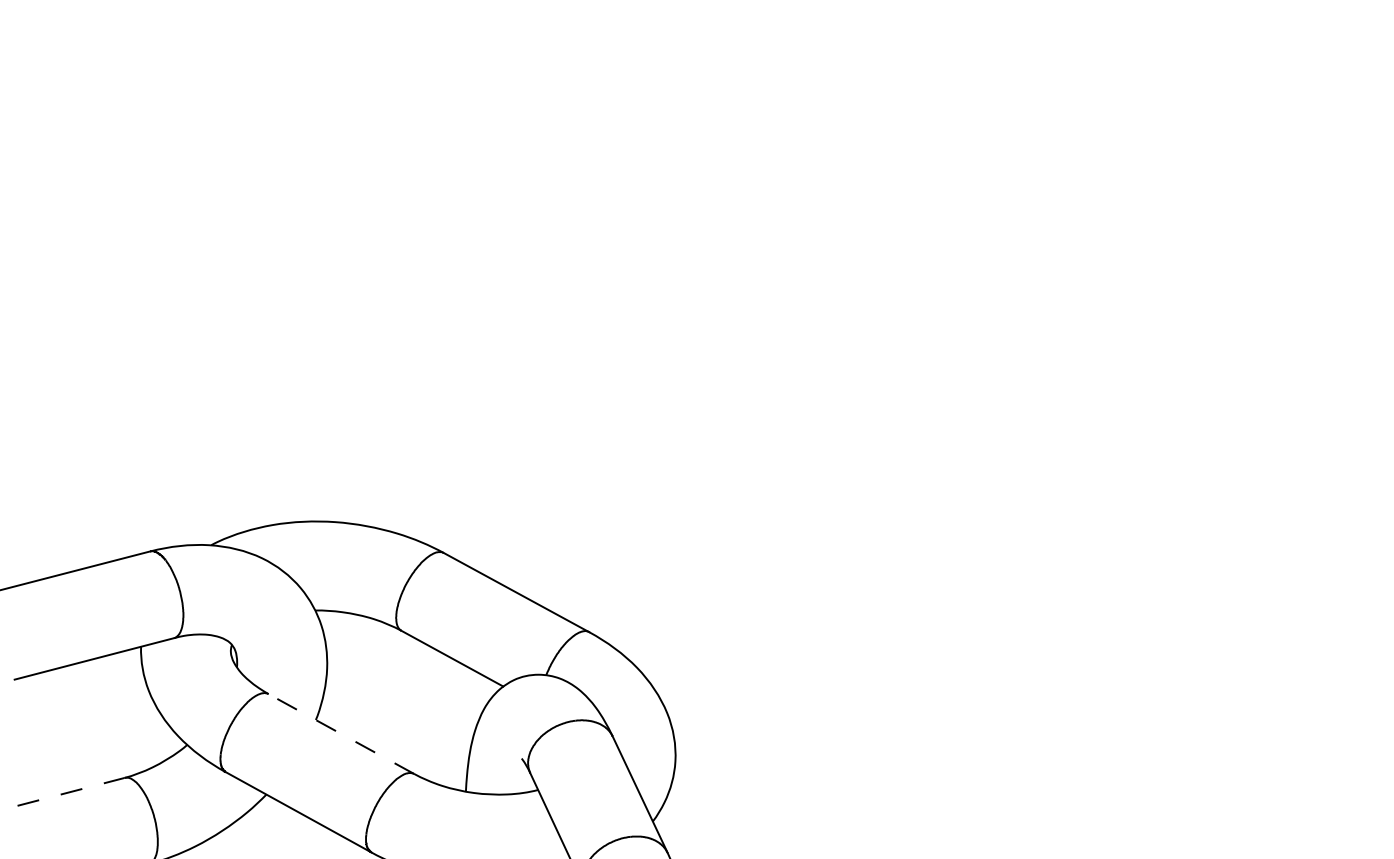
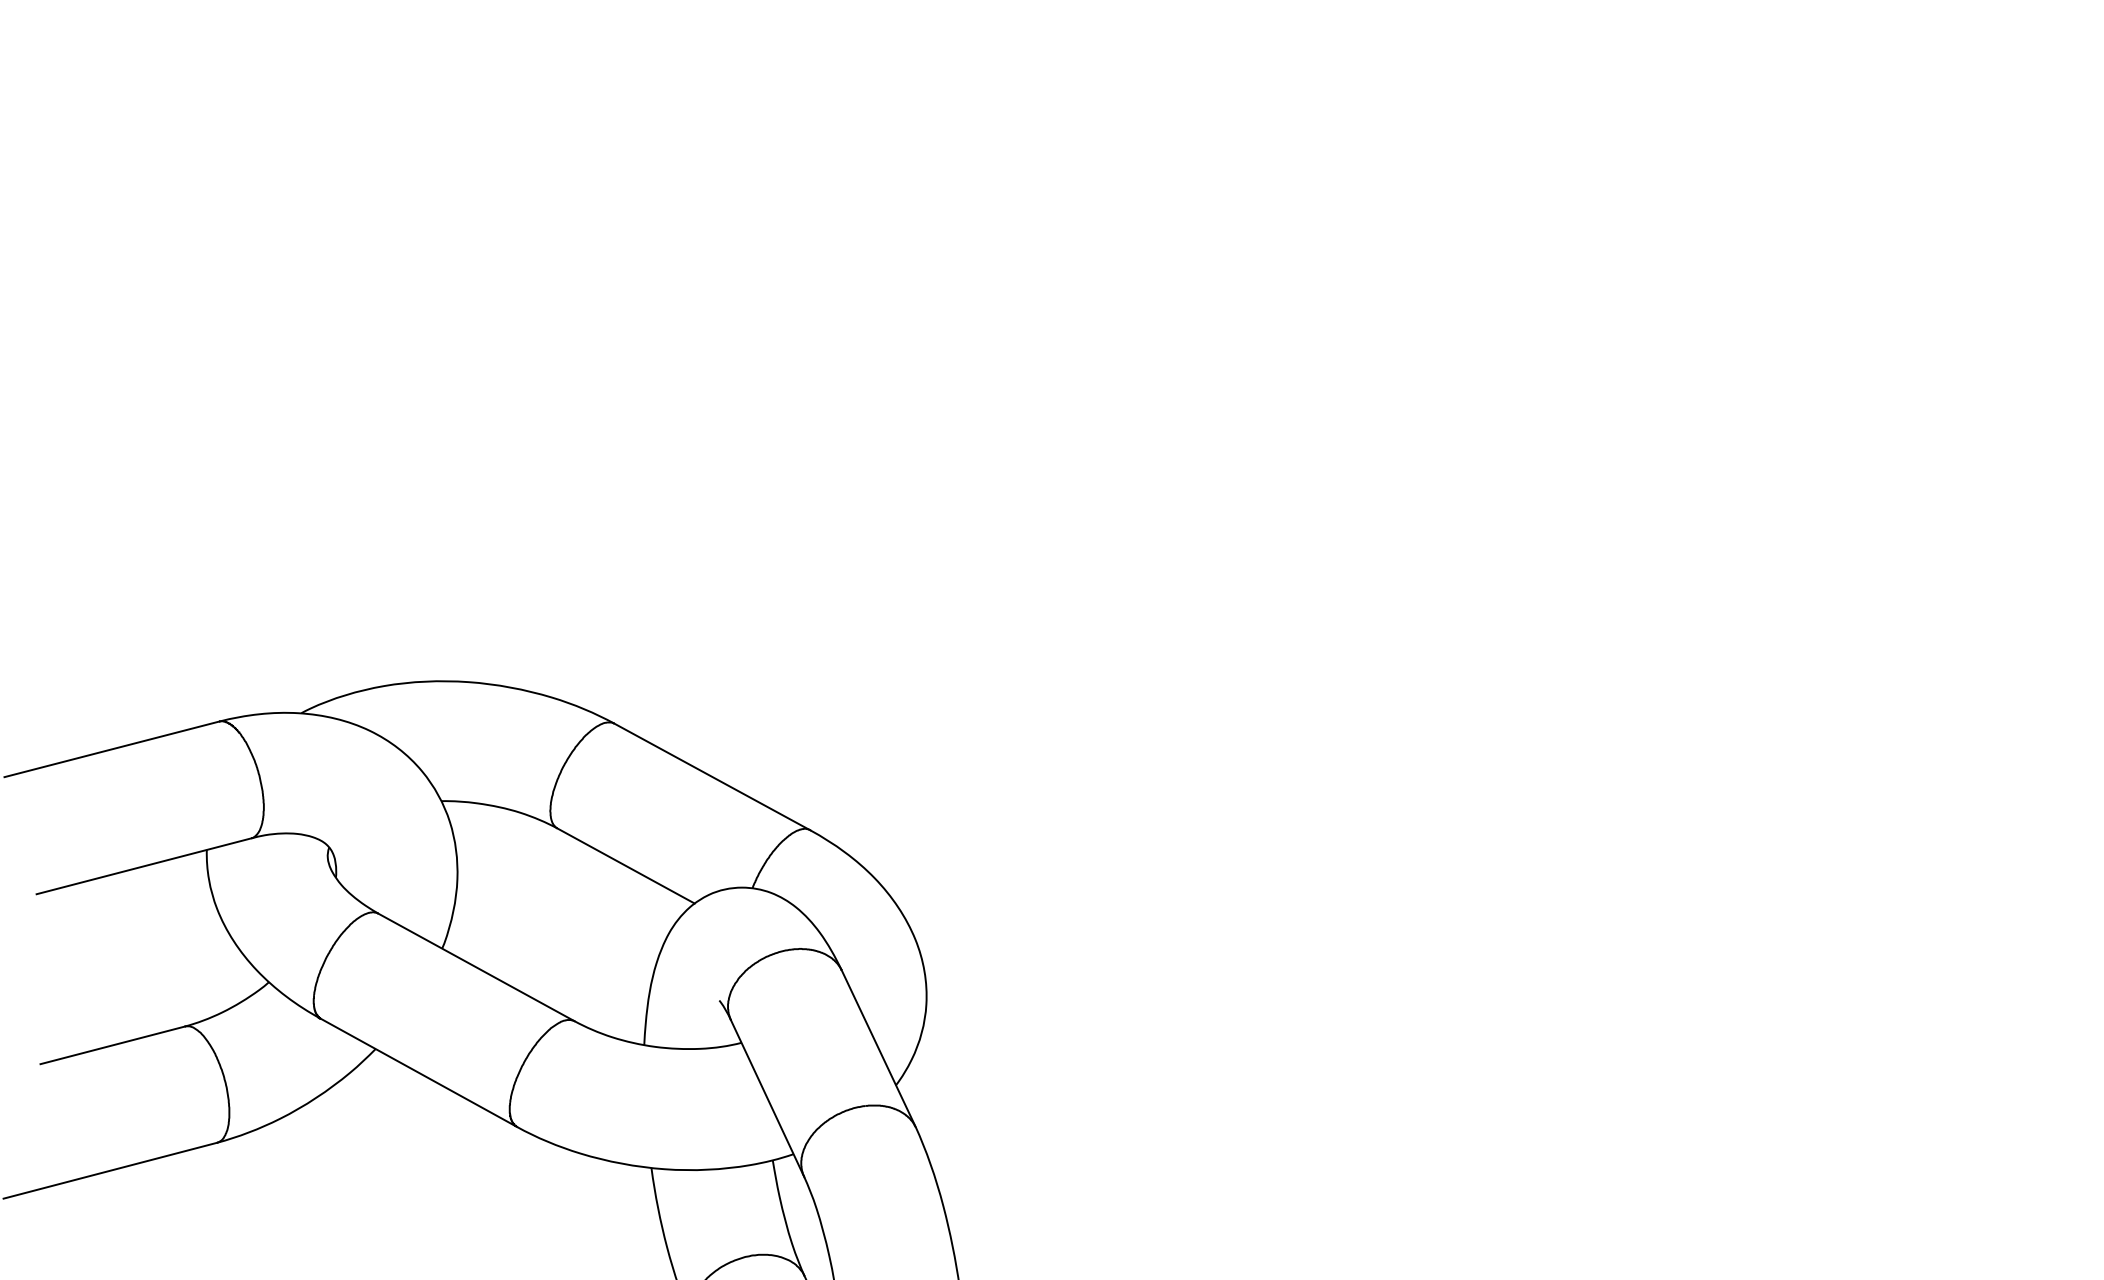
line: (341, 734) -> (476, 967), dashed -> solid
line: (71, 791) -> (113, 1045), dashed -> solid

